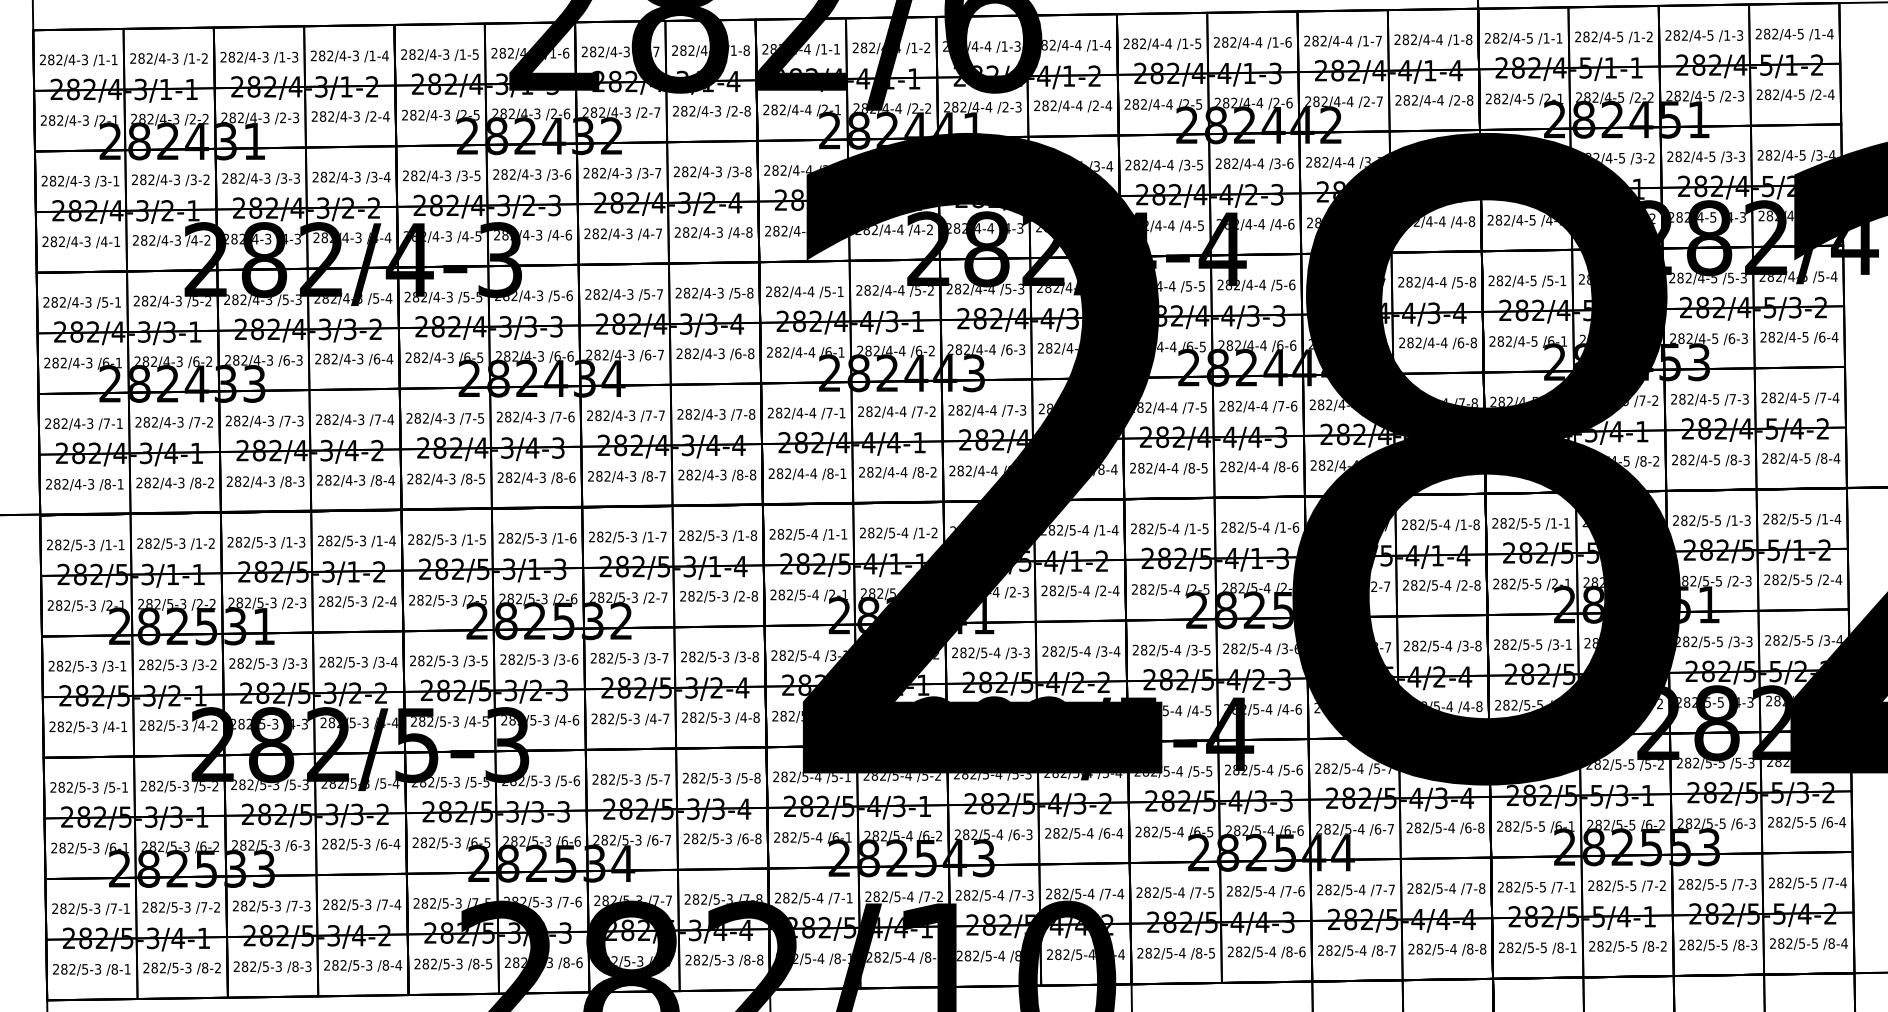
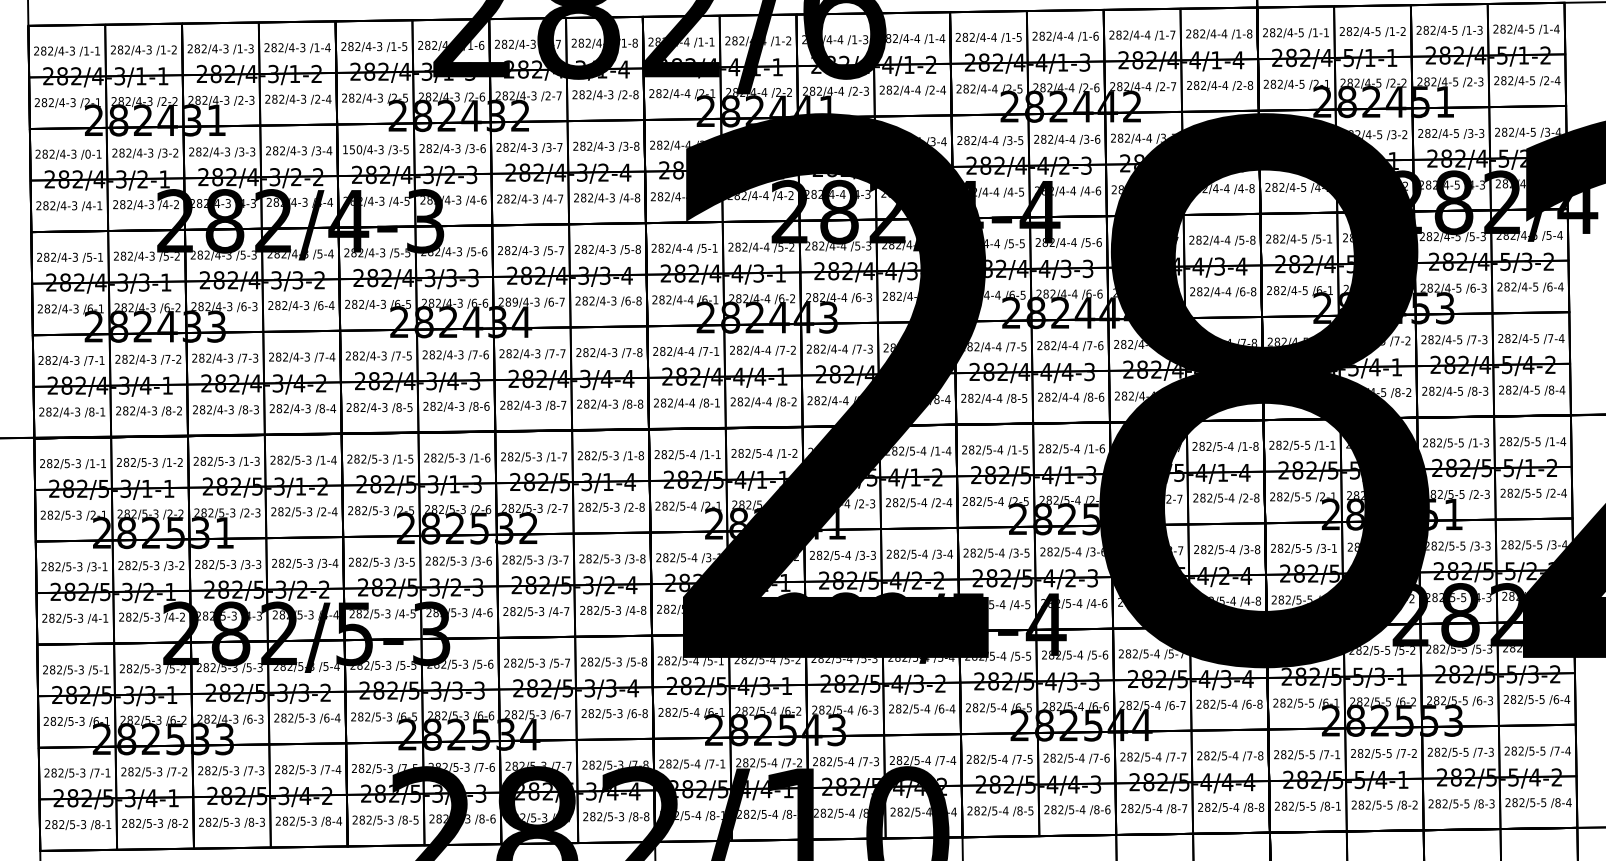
text: (413, 175) -> (351, 149), 282/4-3 -> 150/4-3
text: (103, 180) -> (88, 153), /3-1 -> /0-1
text: (605, 354) -> (515, 301), 282/4-3 -> 289/4-3
text: (263, 844) -> (224, 718), 282/5-3 -> 282/4-3

